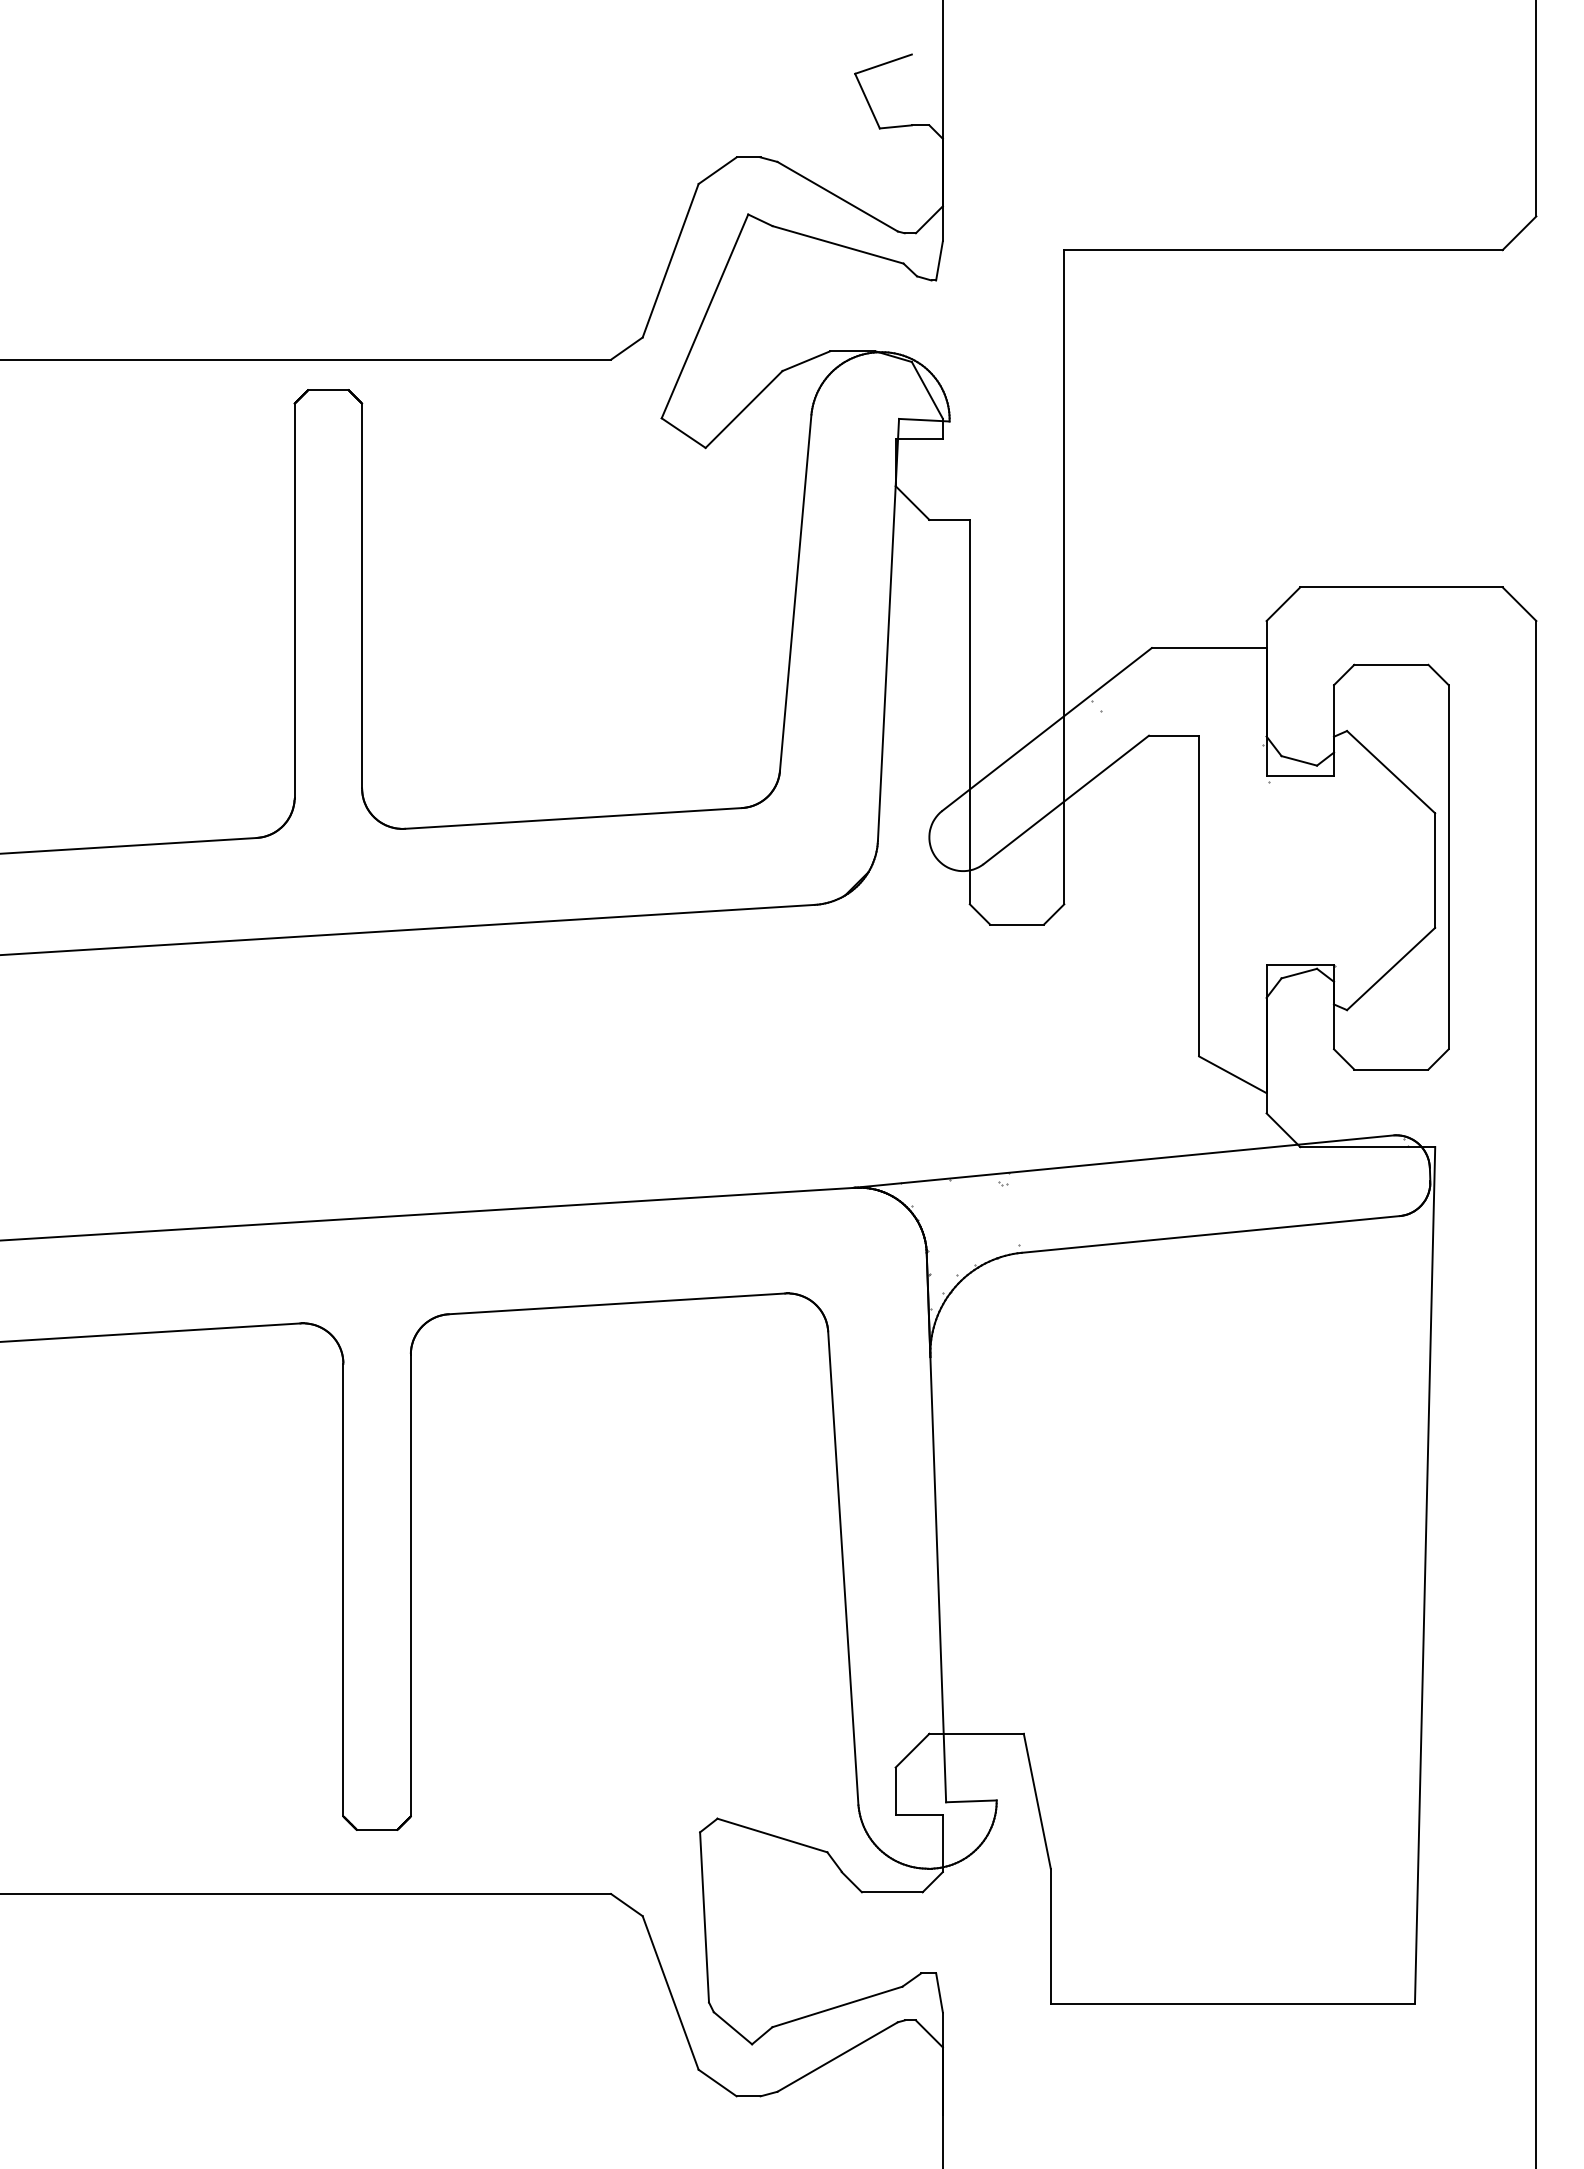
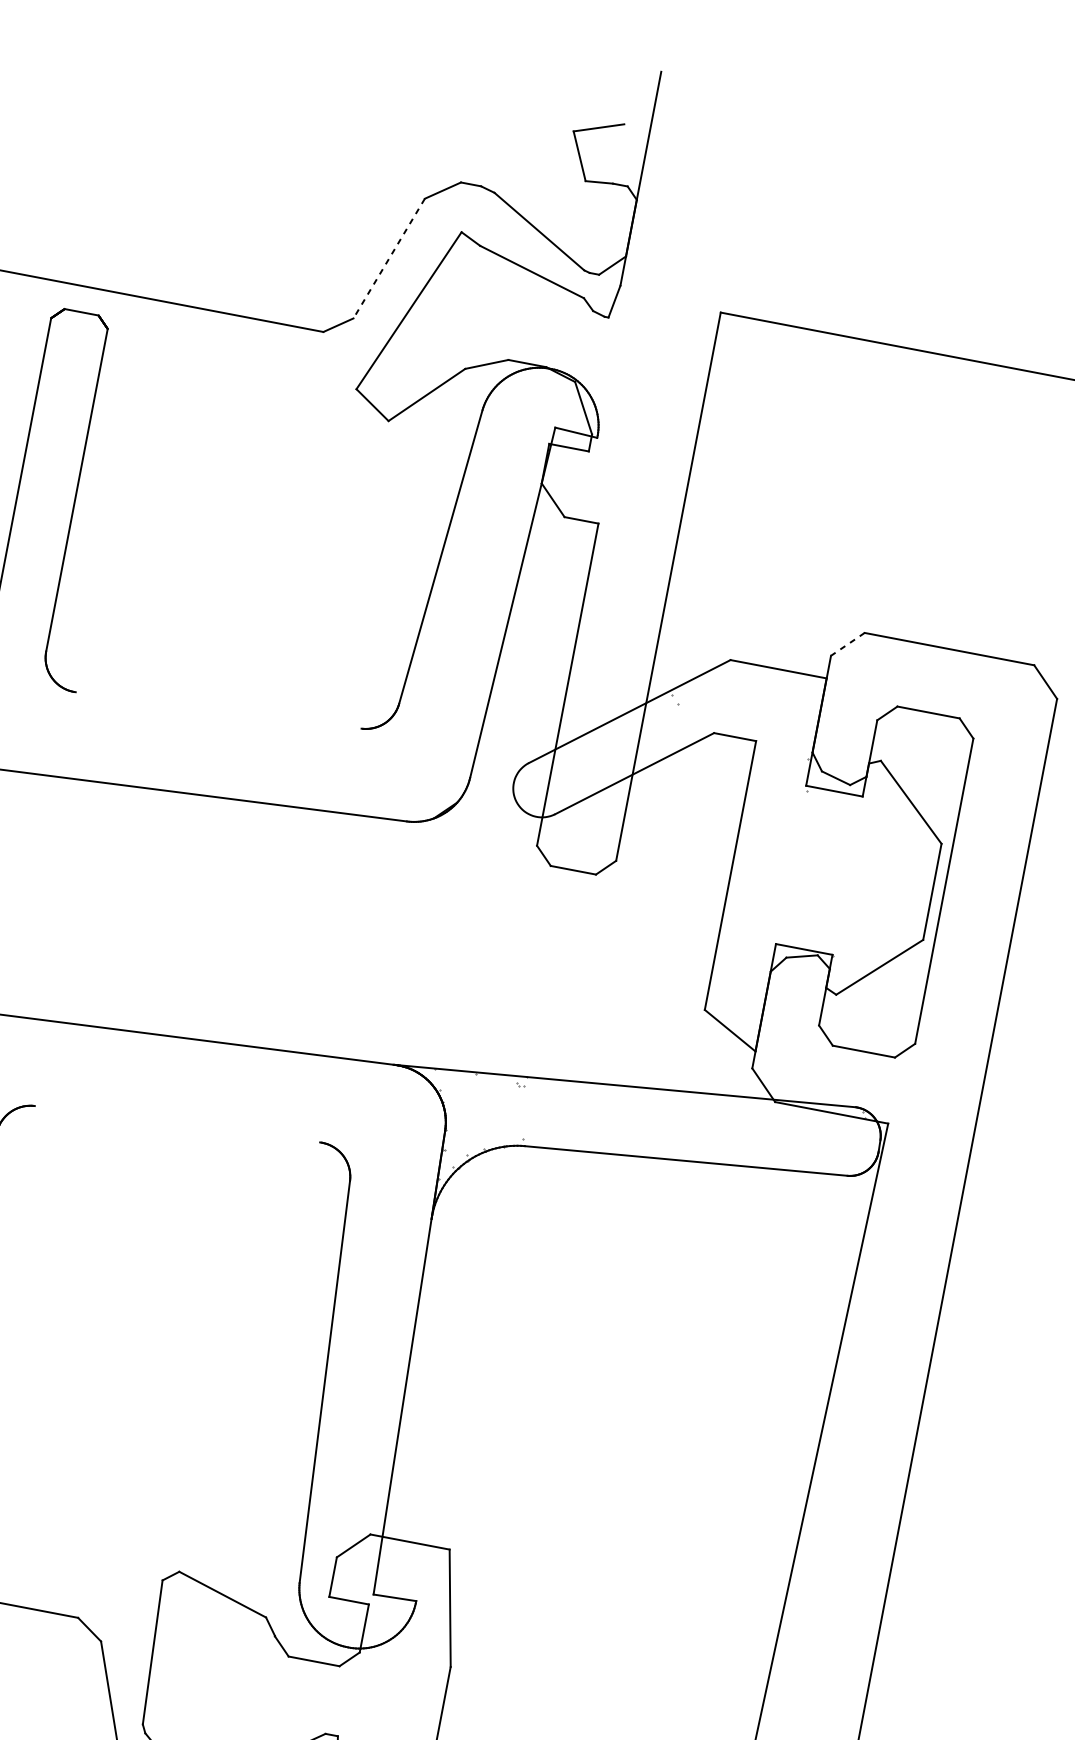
line: (670, 260) -> (389, 258), solid -> dashed
line: (1283, 604) -> (847, 644), solid -> dashed
line: (573, 818) -> (218, 710), removed
line: (616, 1303) -> (177, 1123), removed

